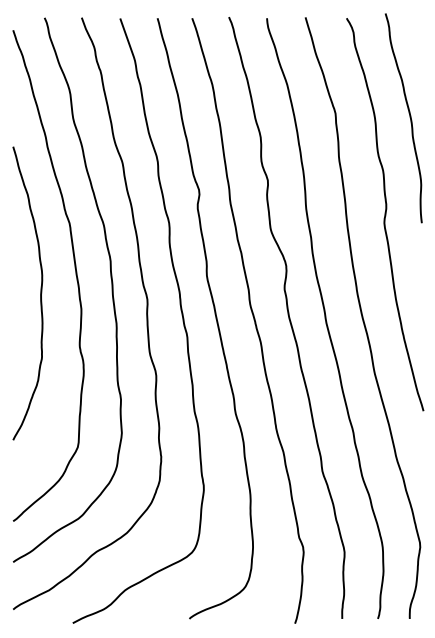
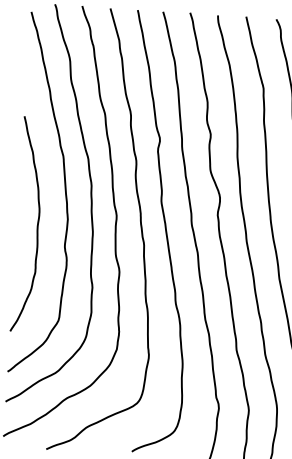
curve: (40, 293) -> (37, 225), moved

